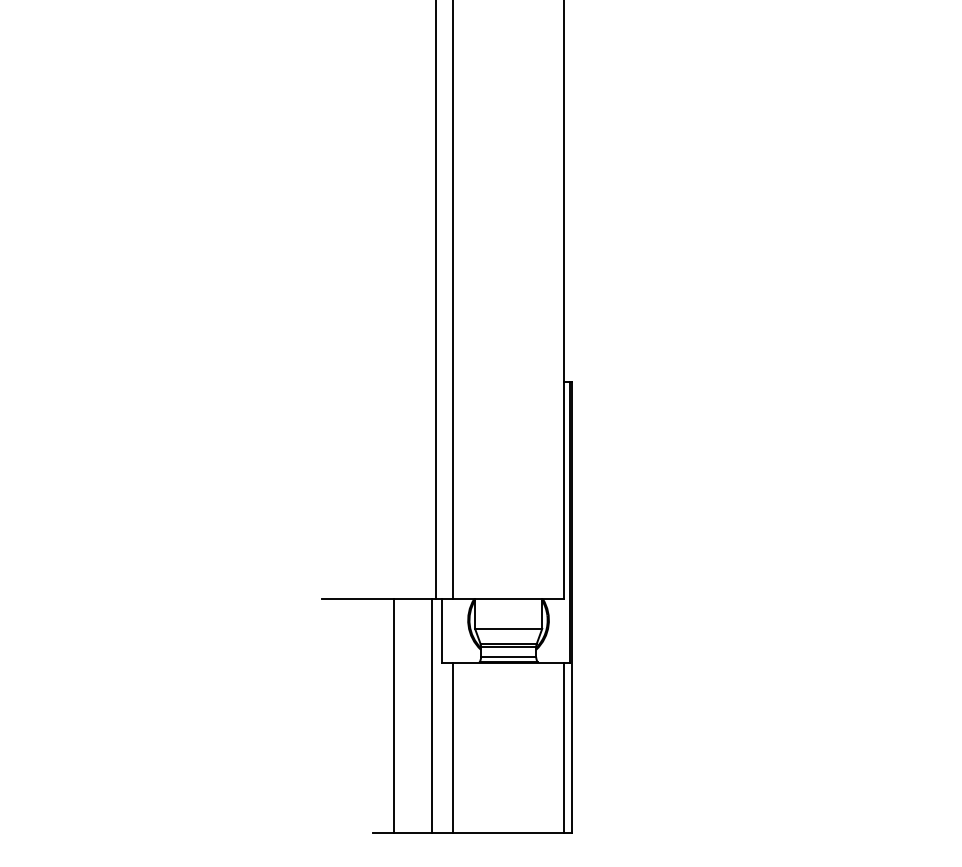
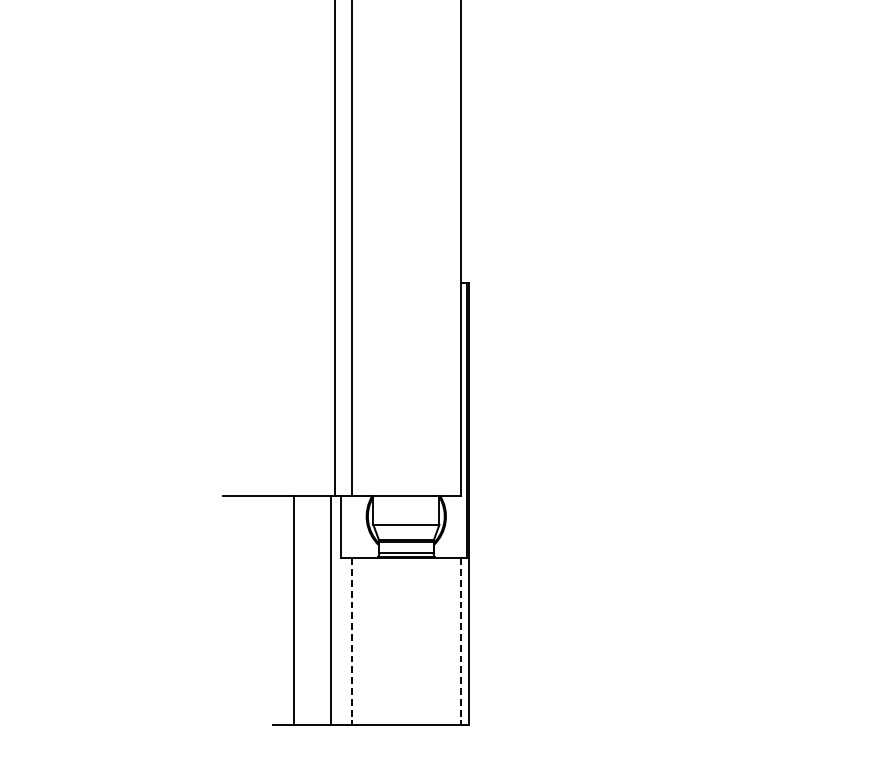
line: (453, 747) -> (352, 641), solid -> dashed
line: (563, 747) -> (460, 641), solid -> dashed

